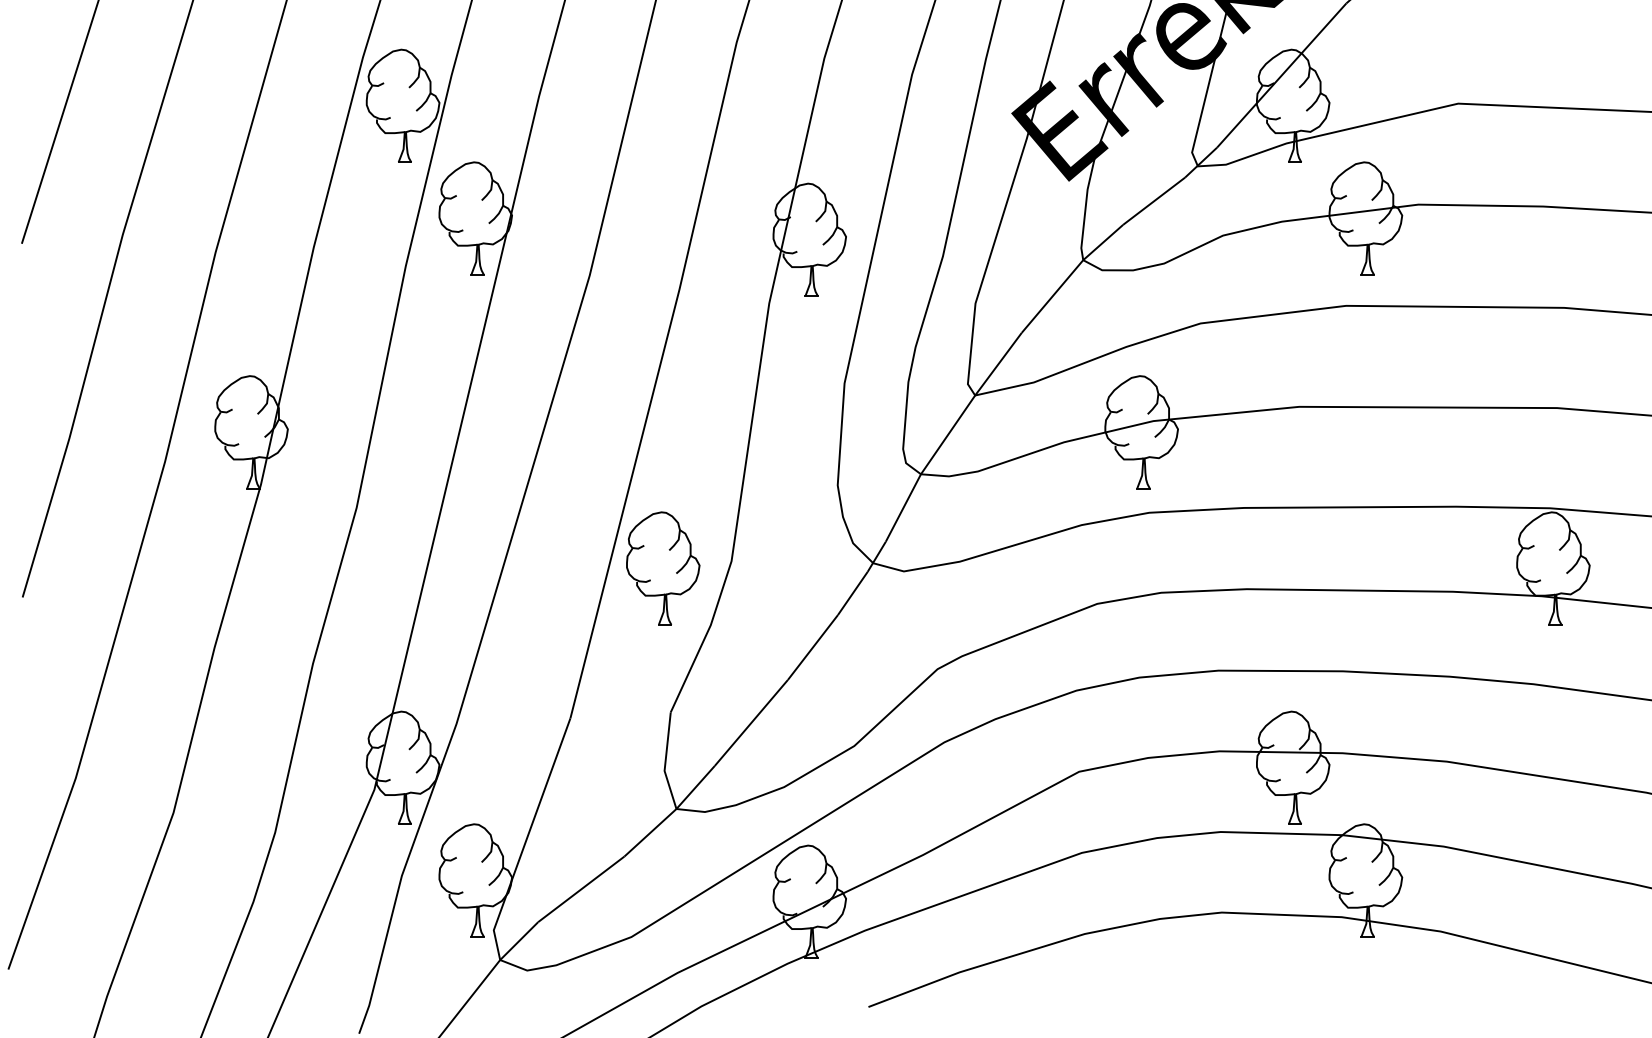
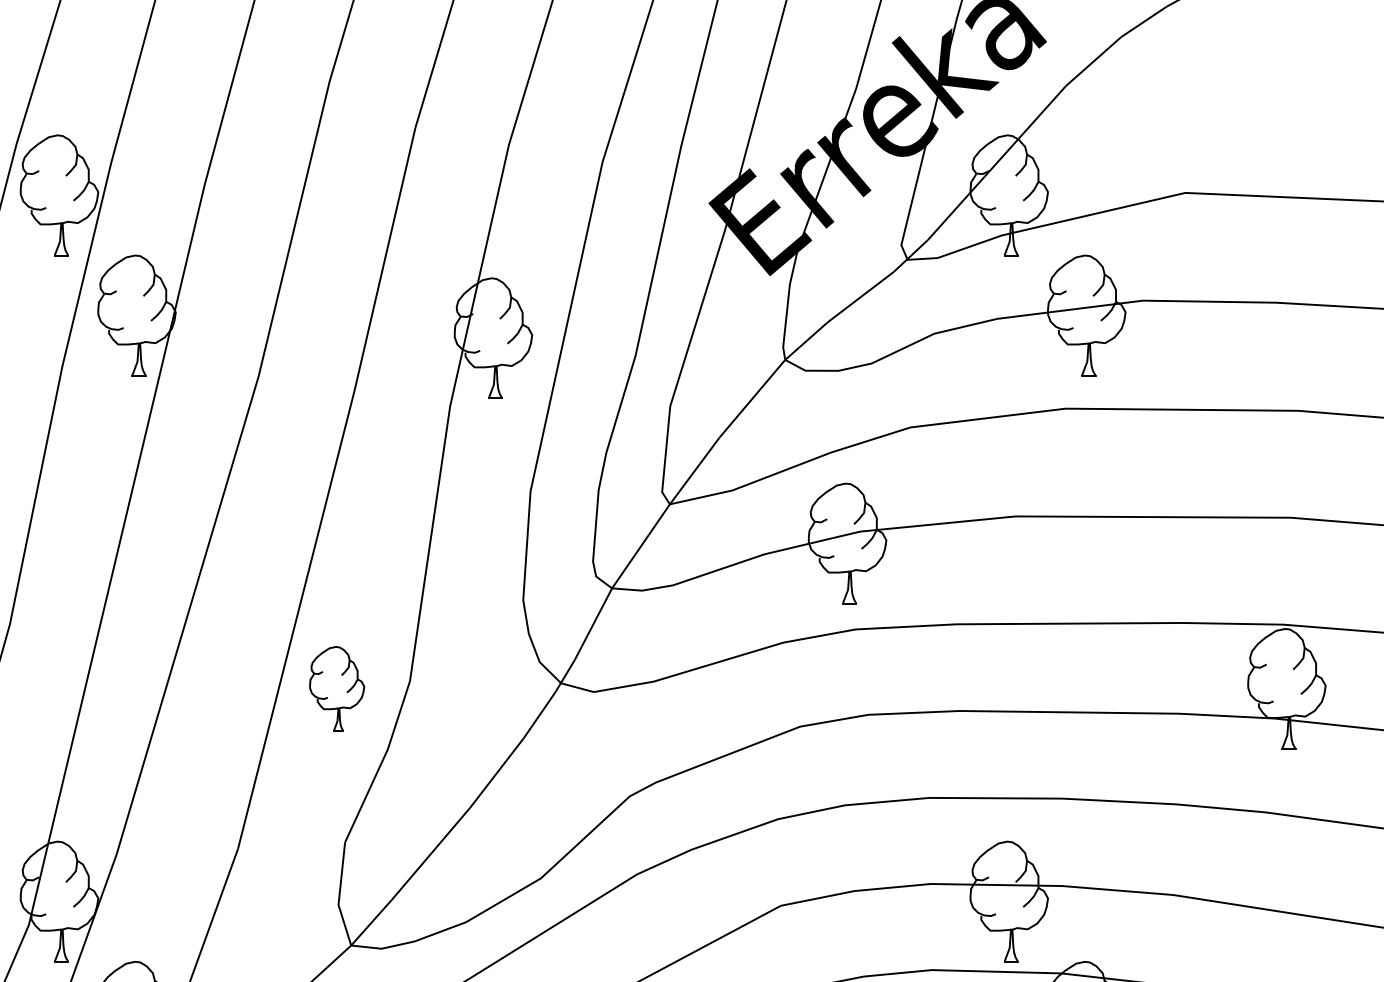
part: (663, 568) -> (337, 688), size x0.7

